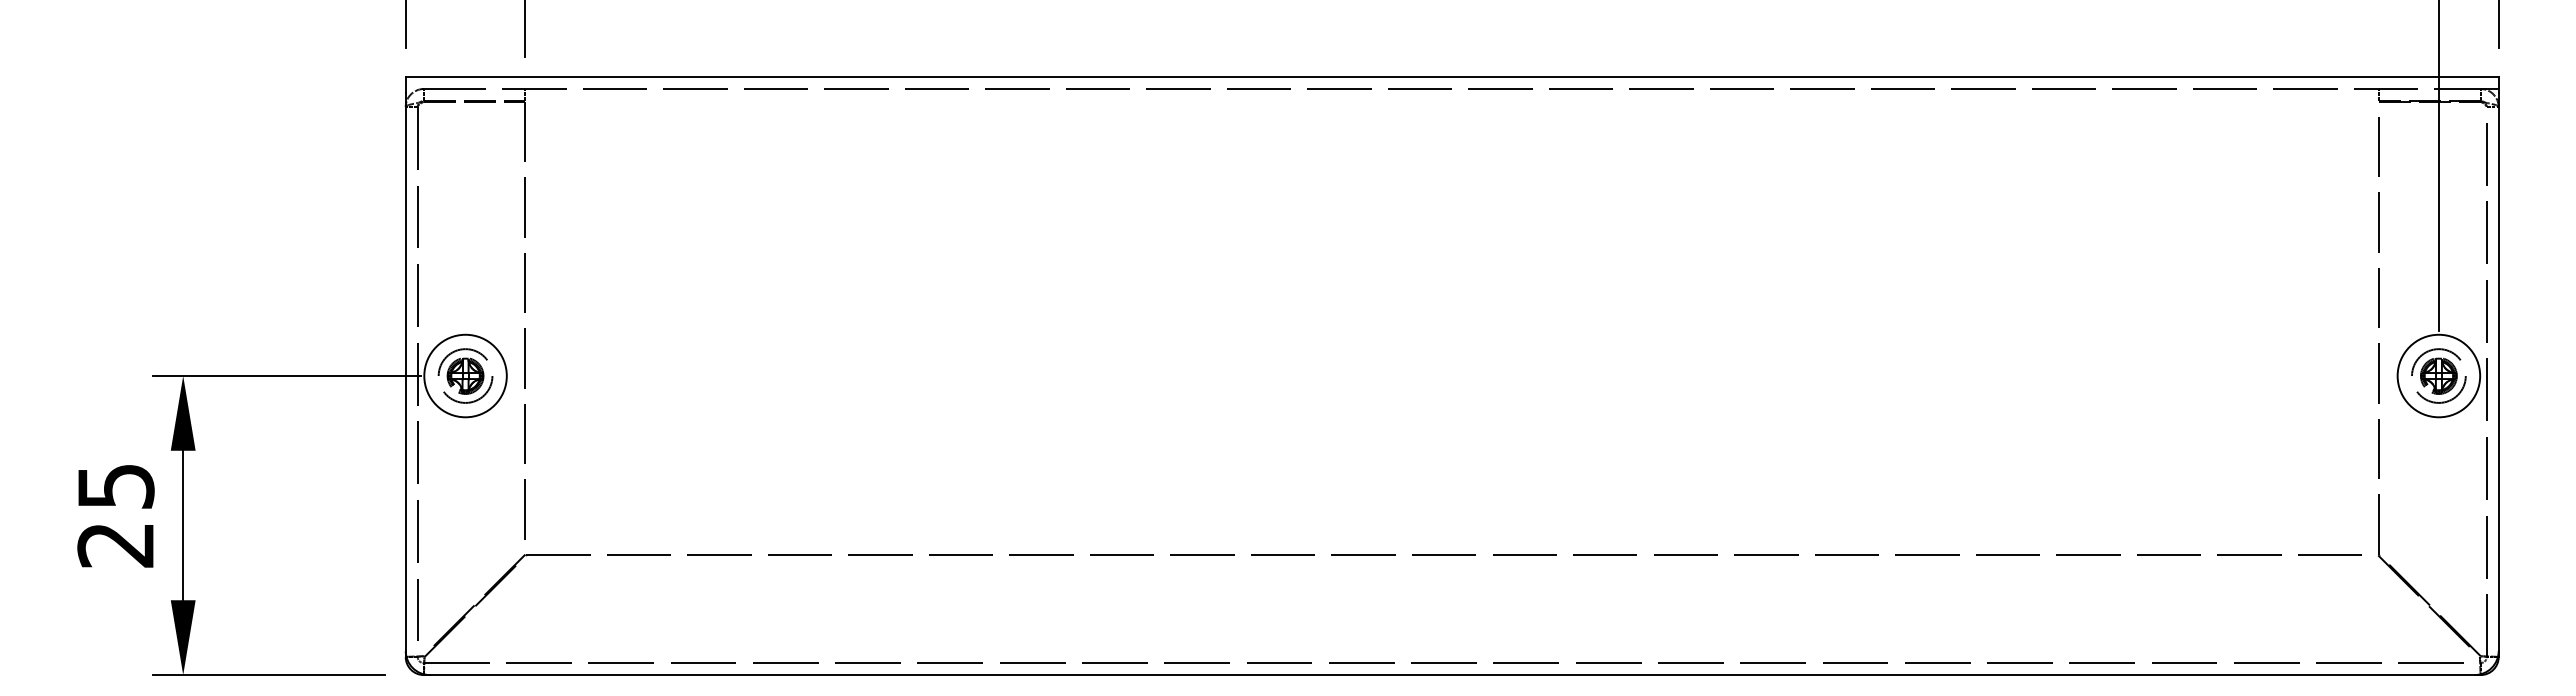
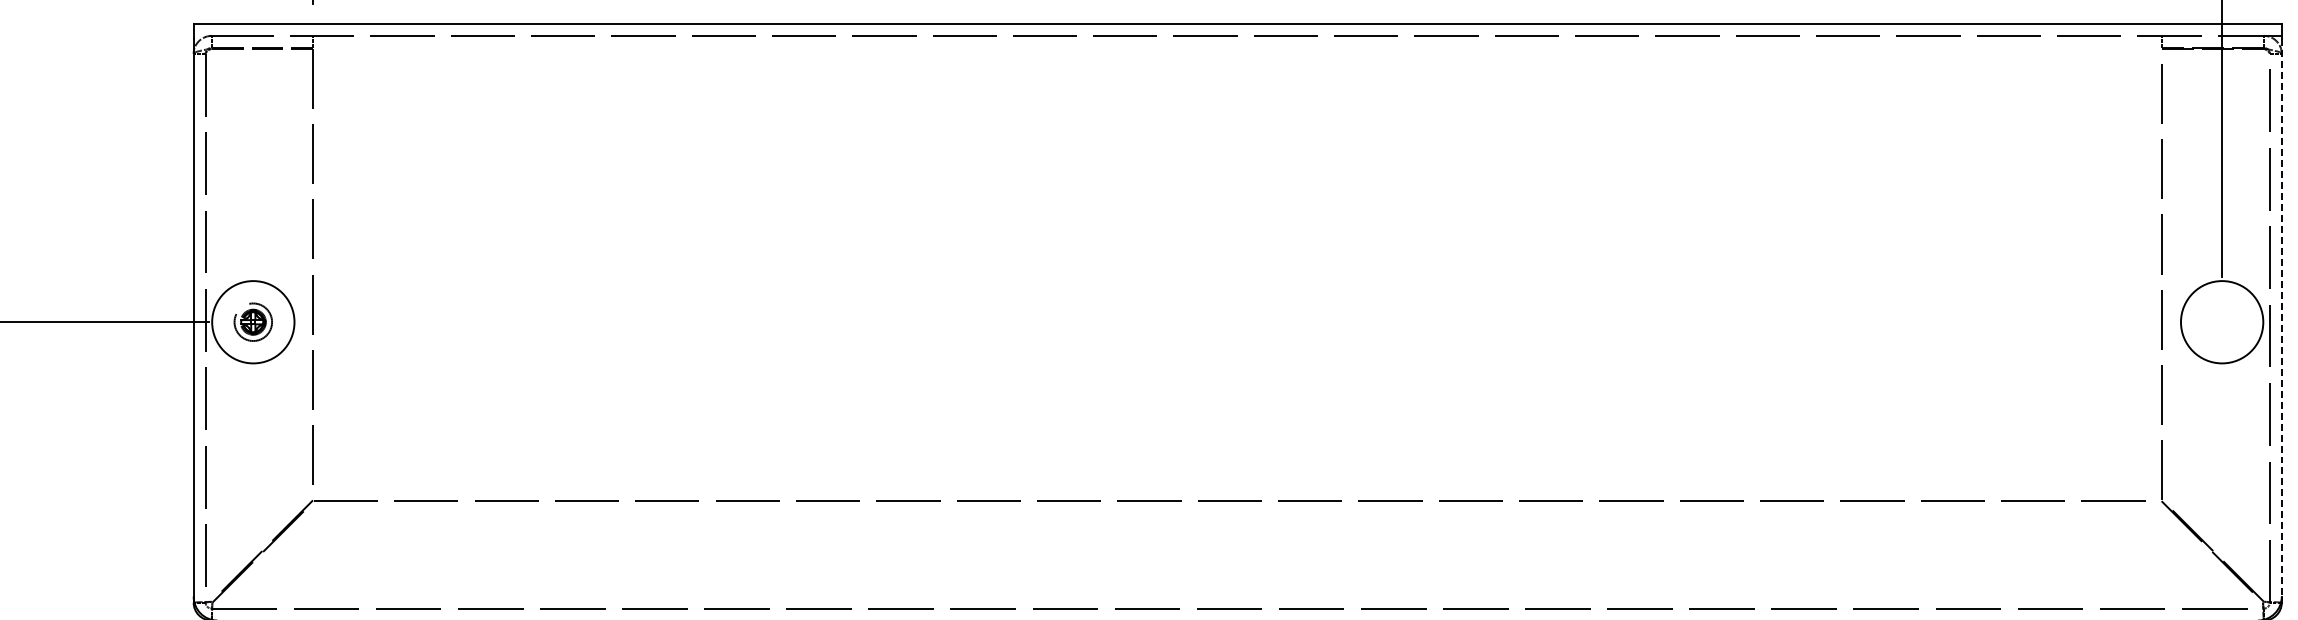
line: (2498, 372) -> (2281, 318), solid -> dashed
part: (465, 375) -> (253, 321), size x0.7
part: (2438, 375) -> (2221, 321), removed

